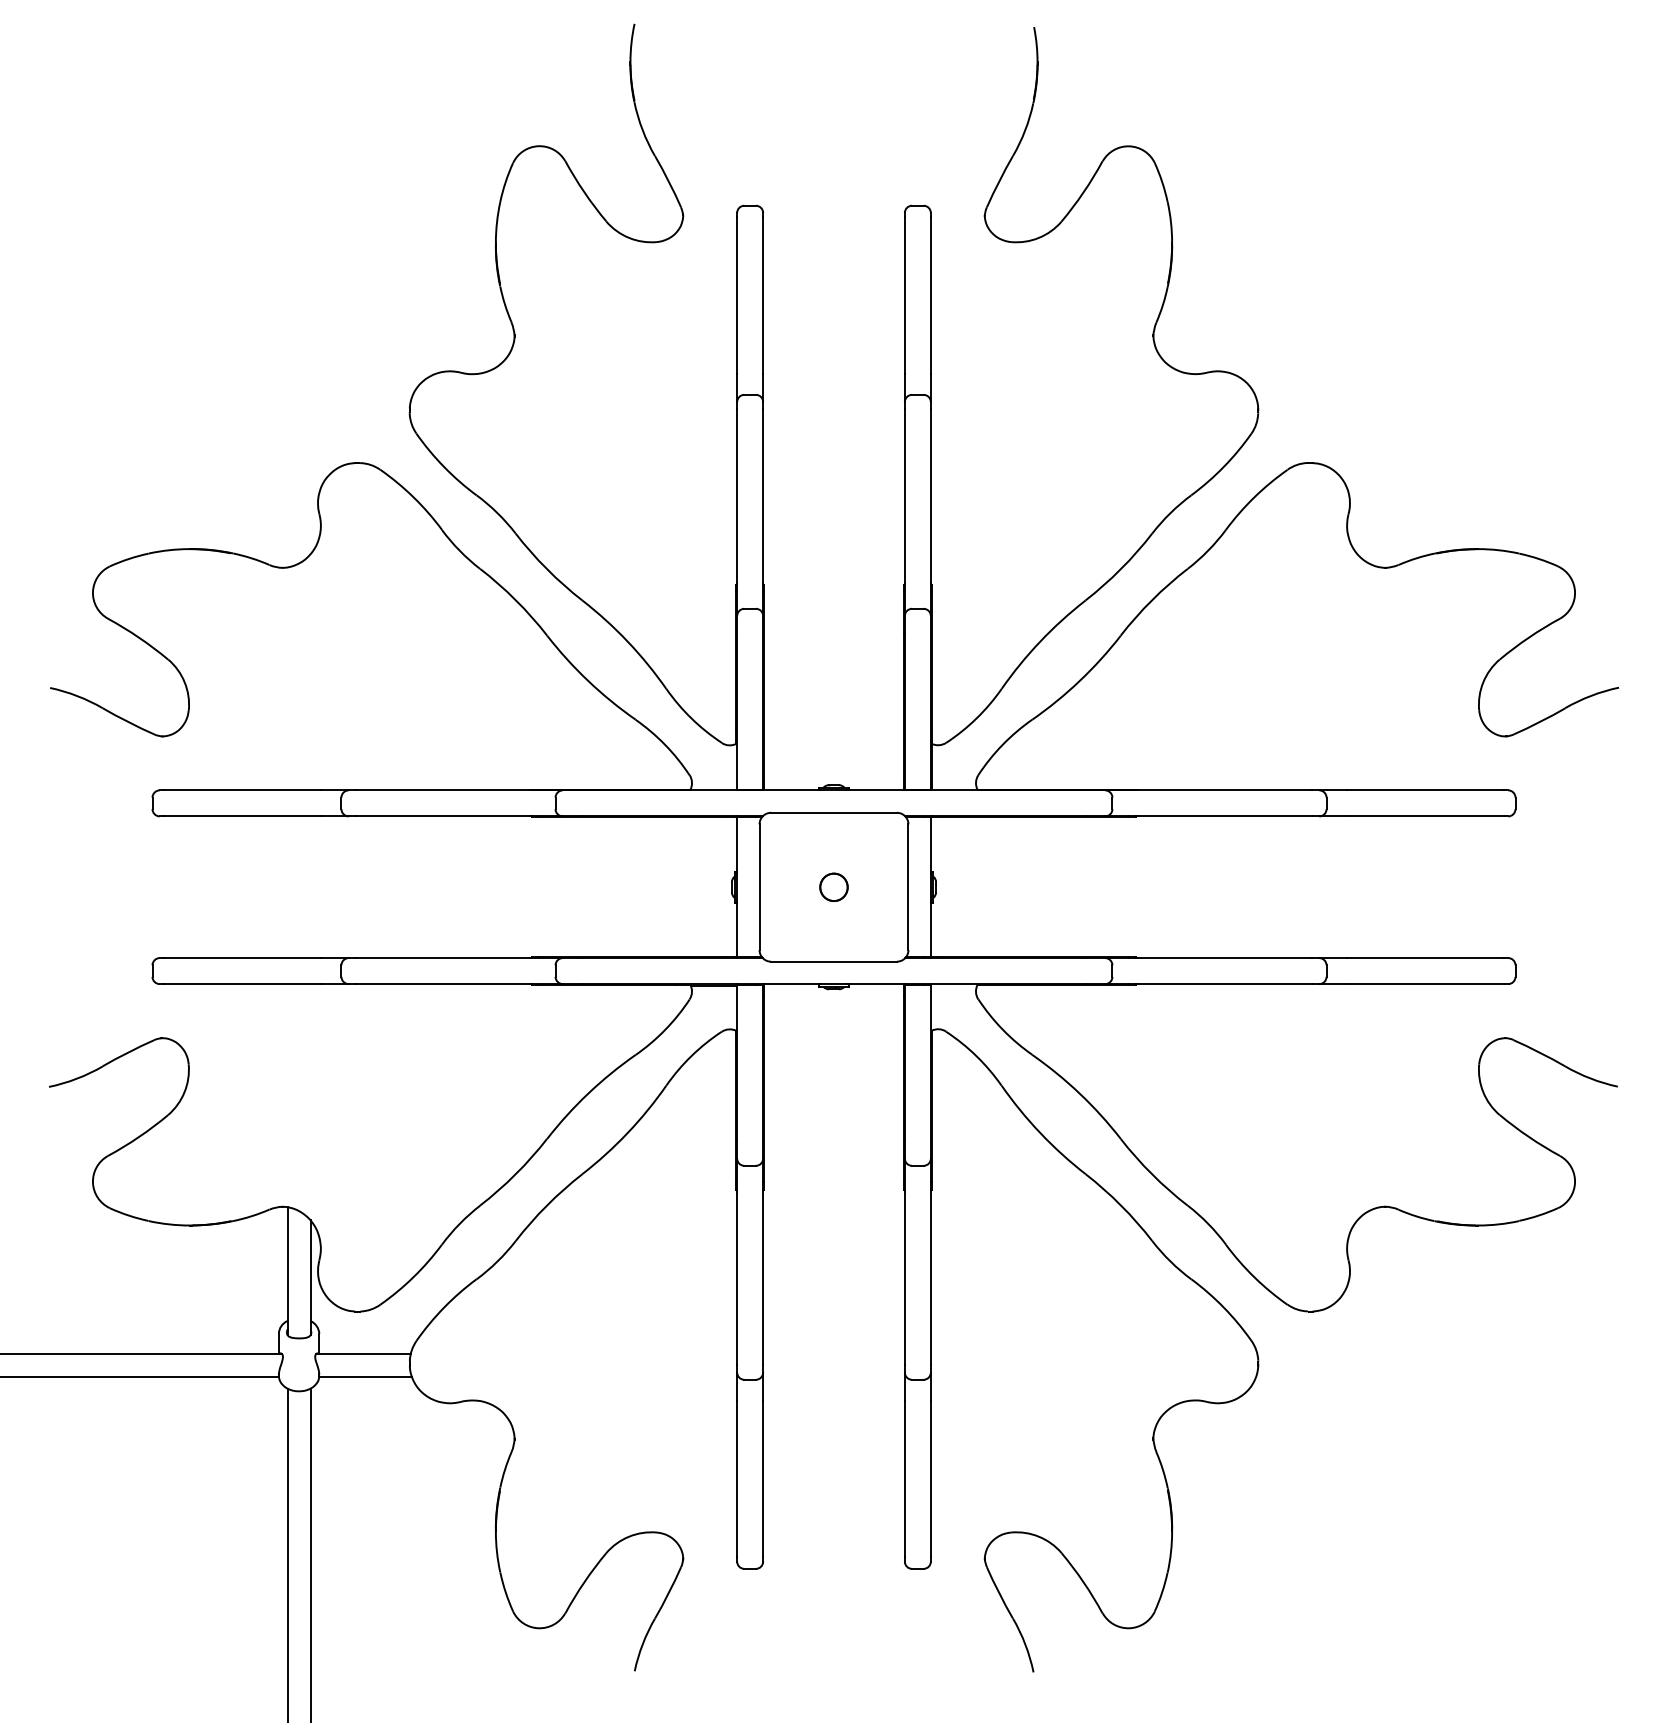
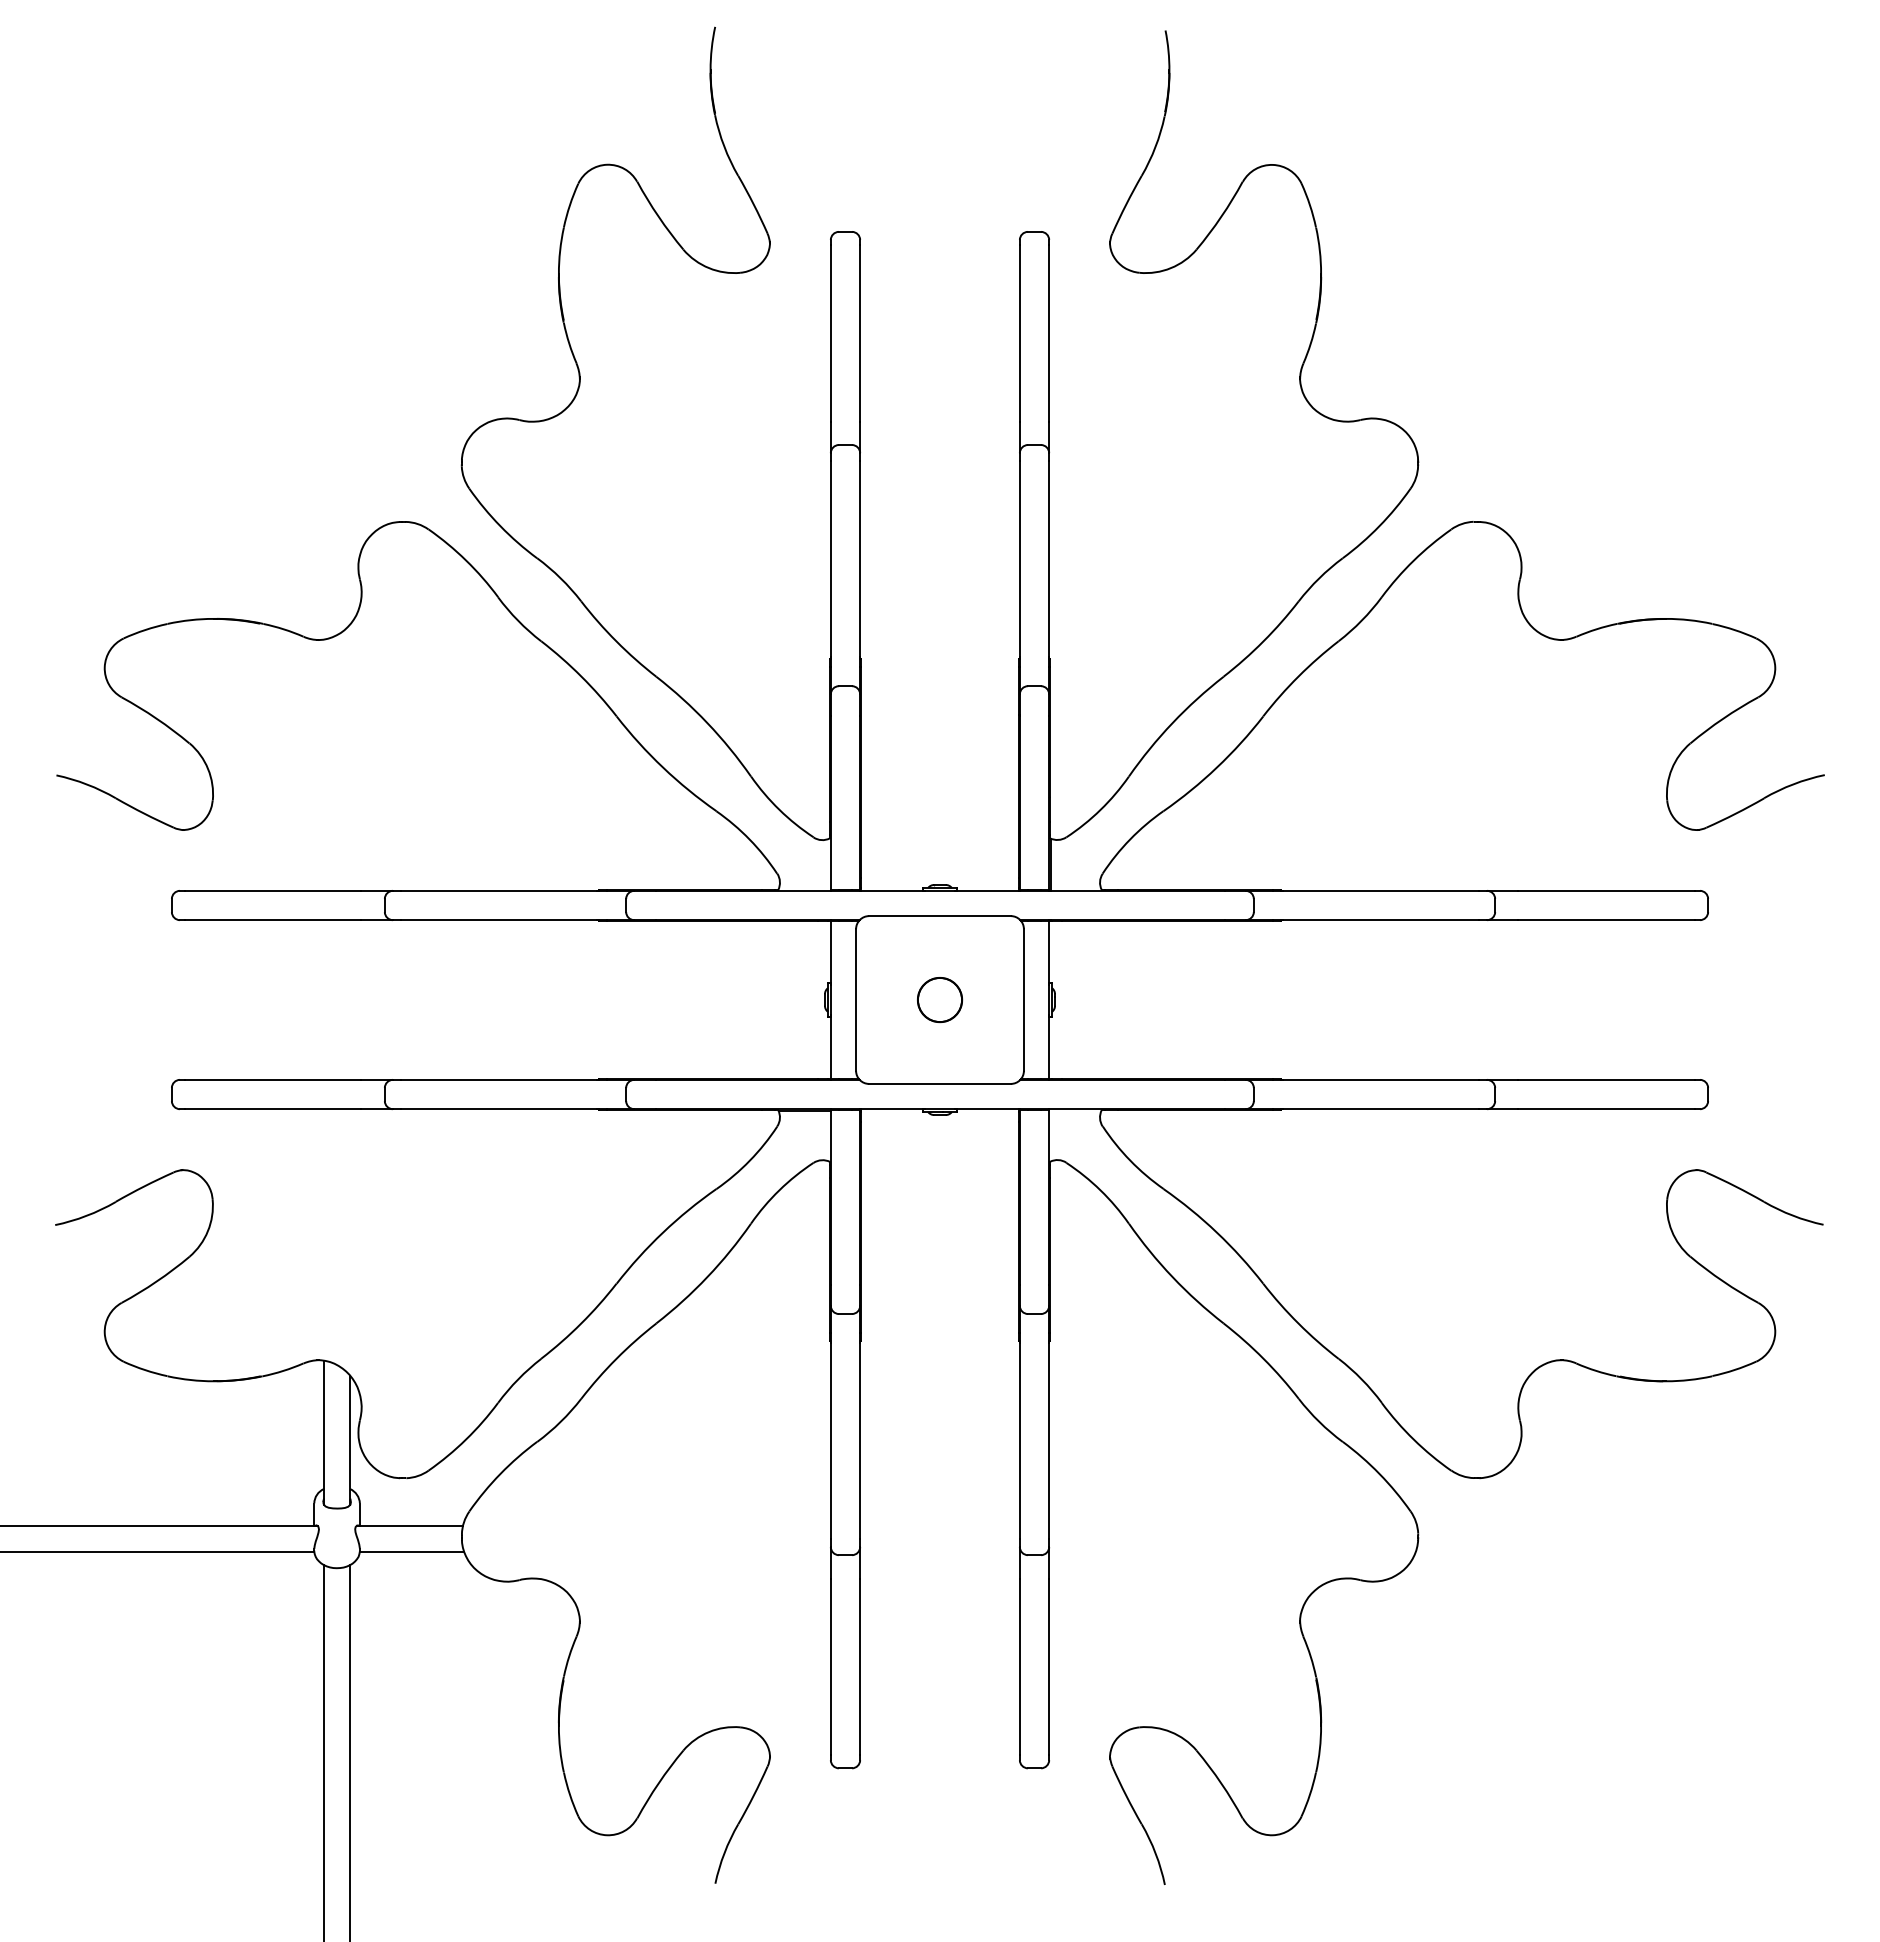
circle: (833, 887) -> (939, 1000), size x1.43

